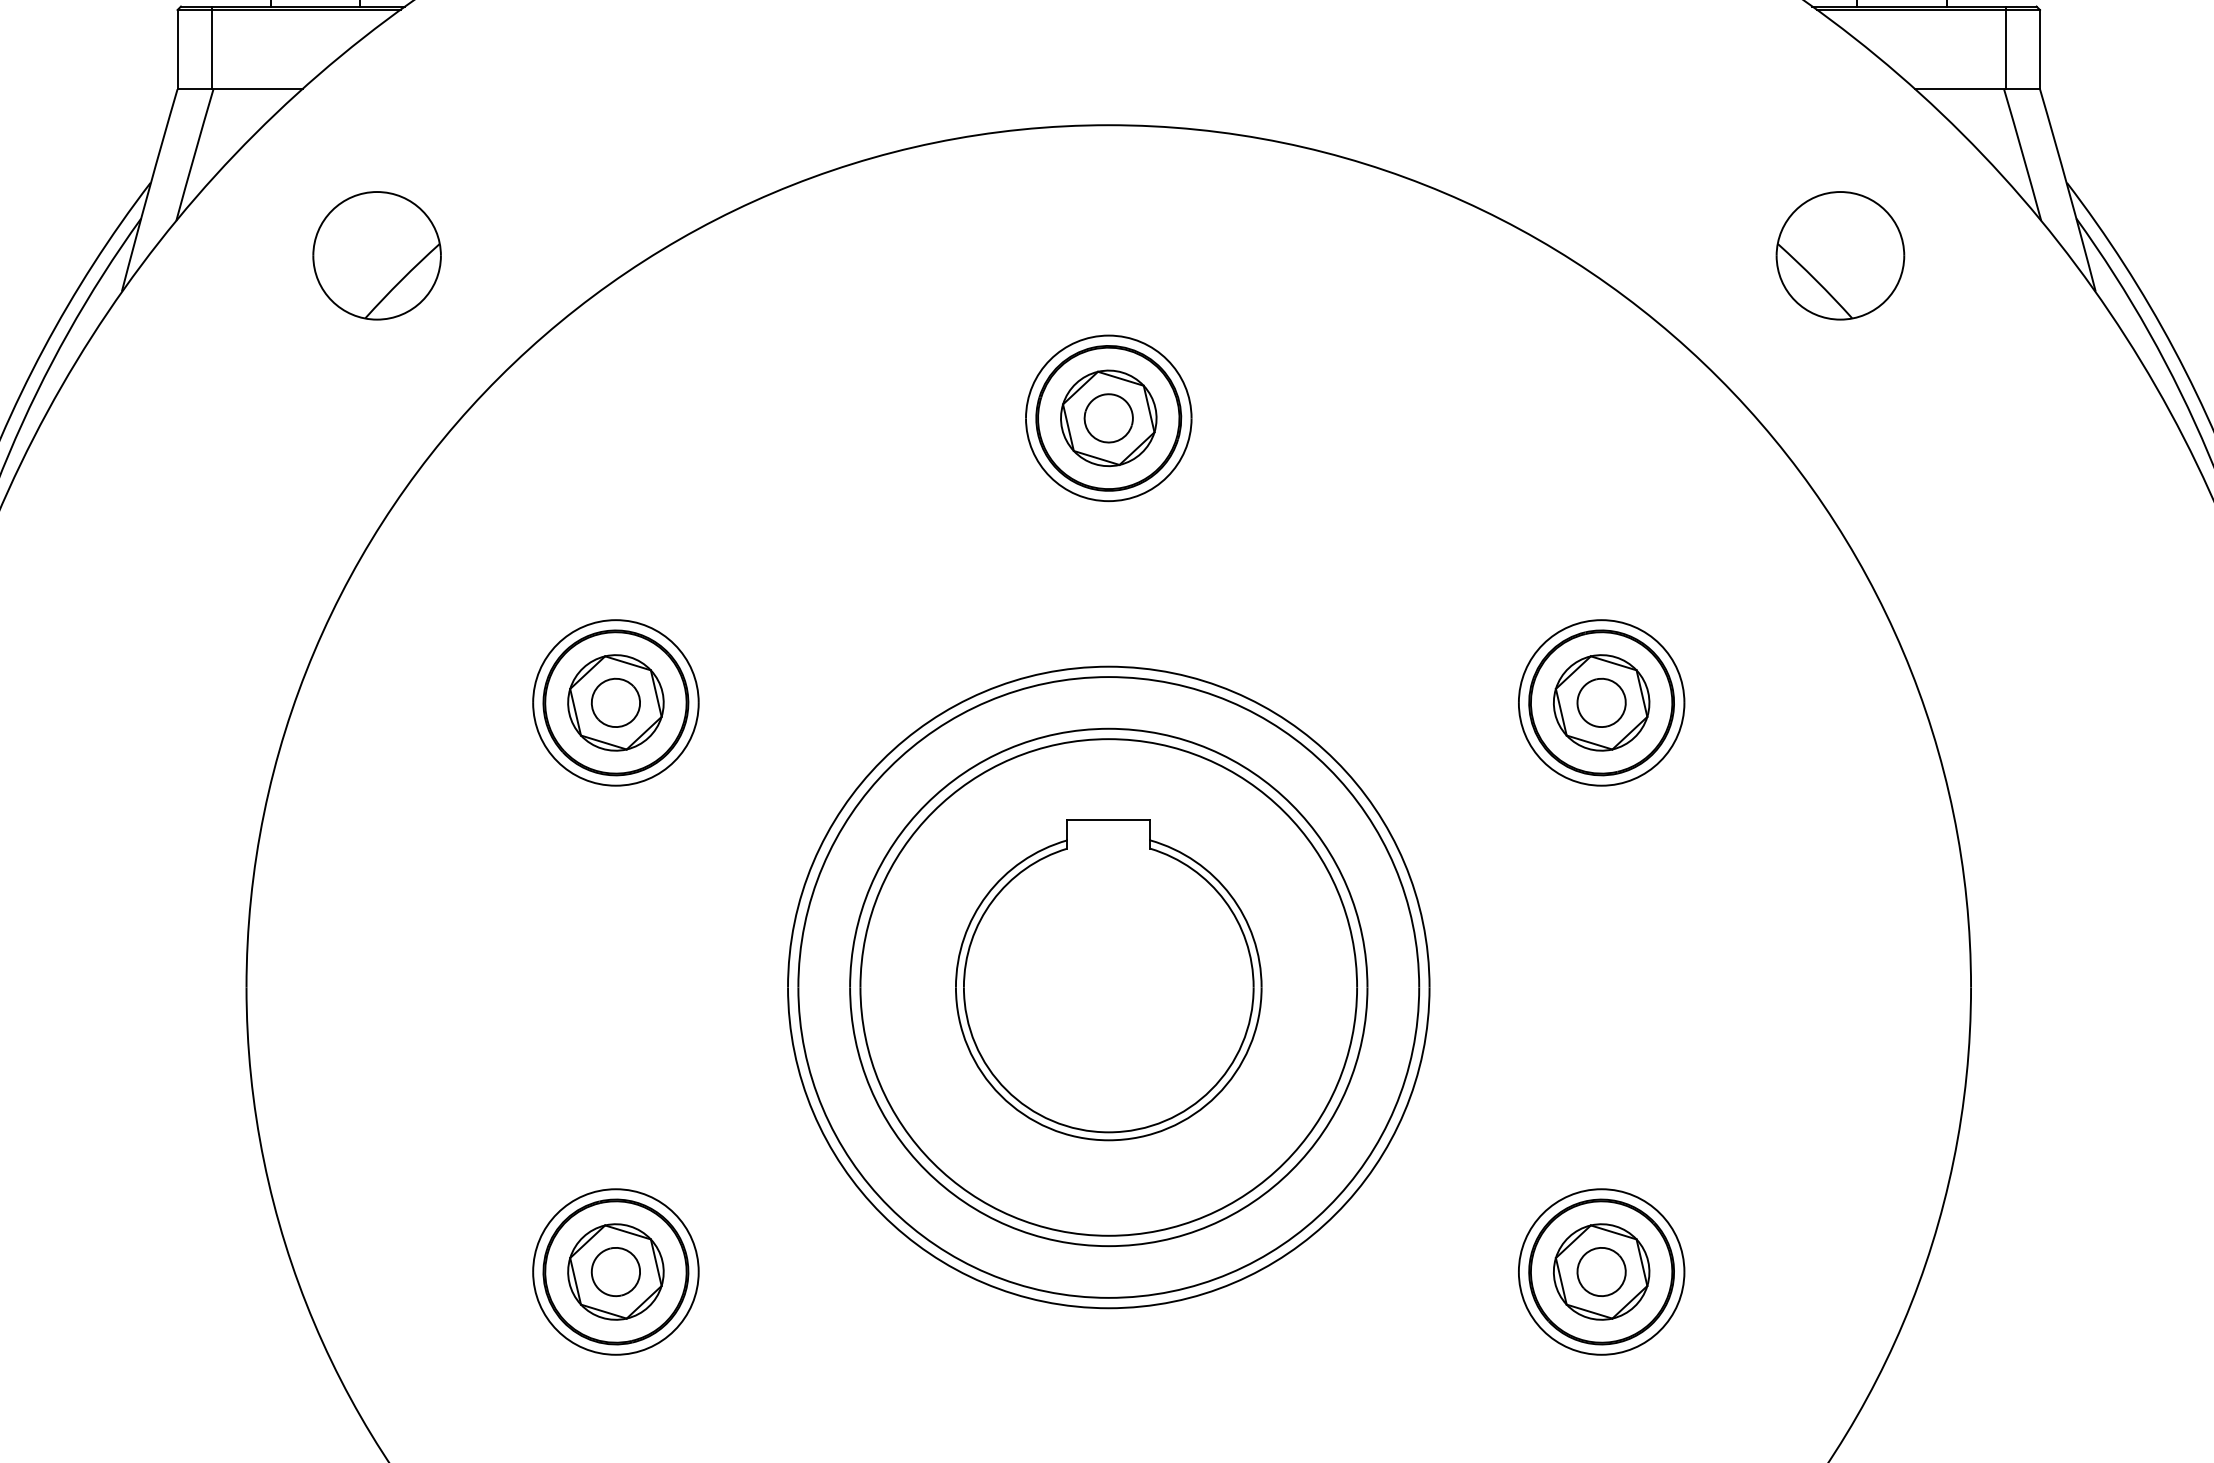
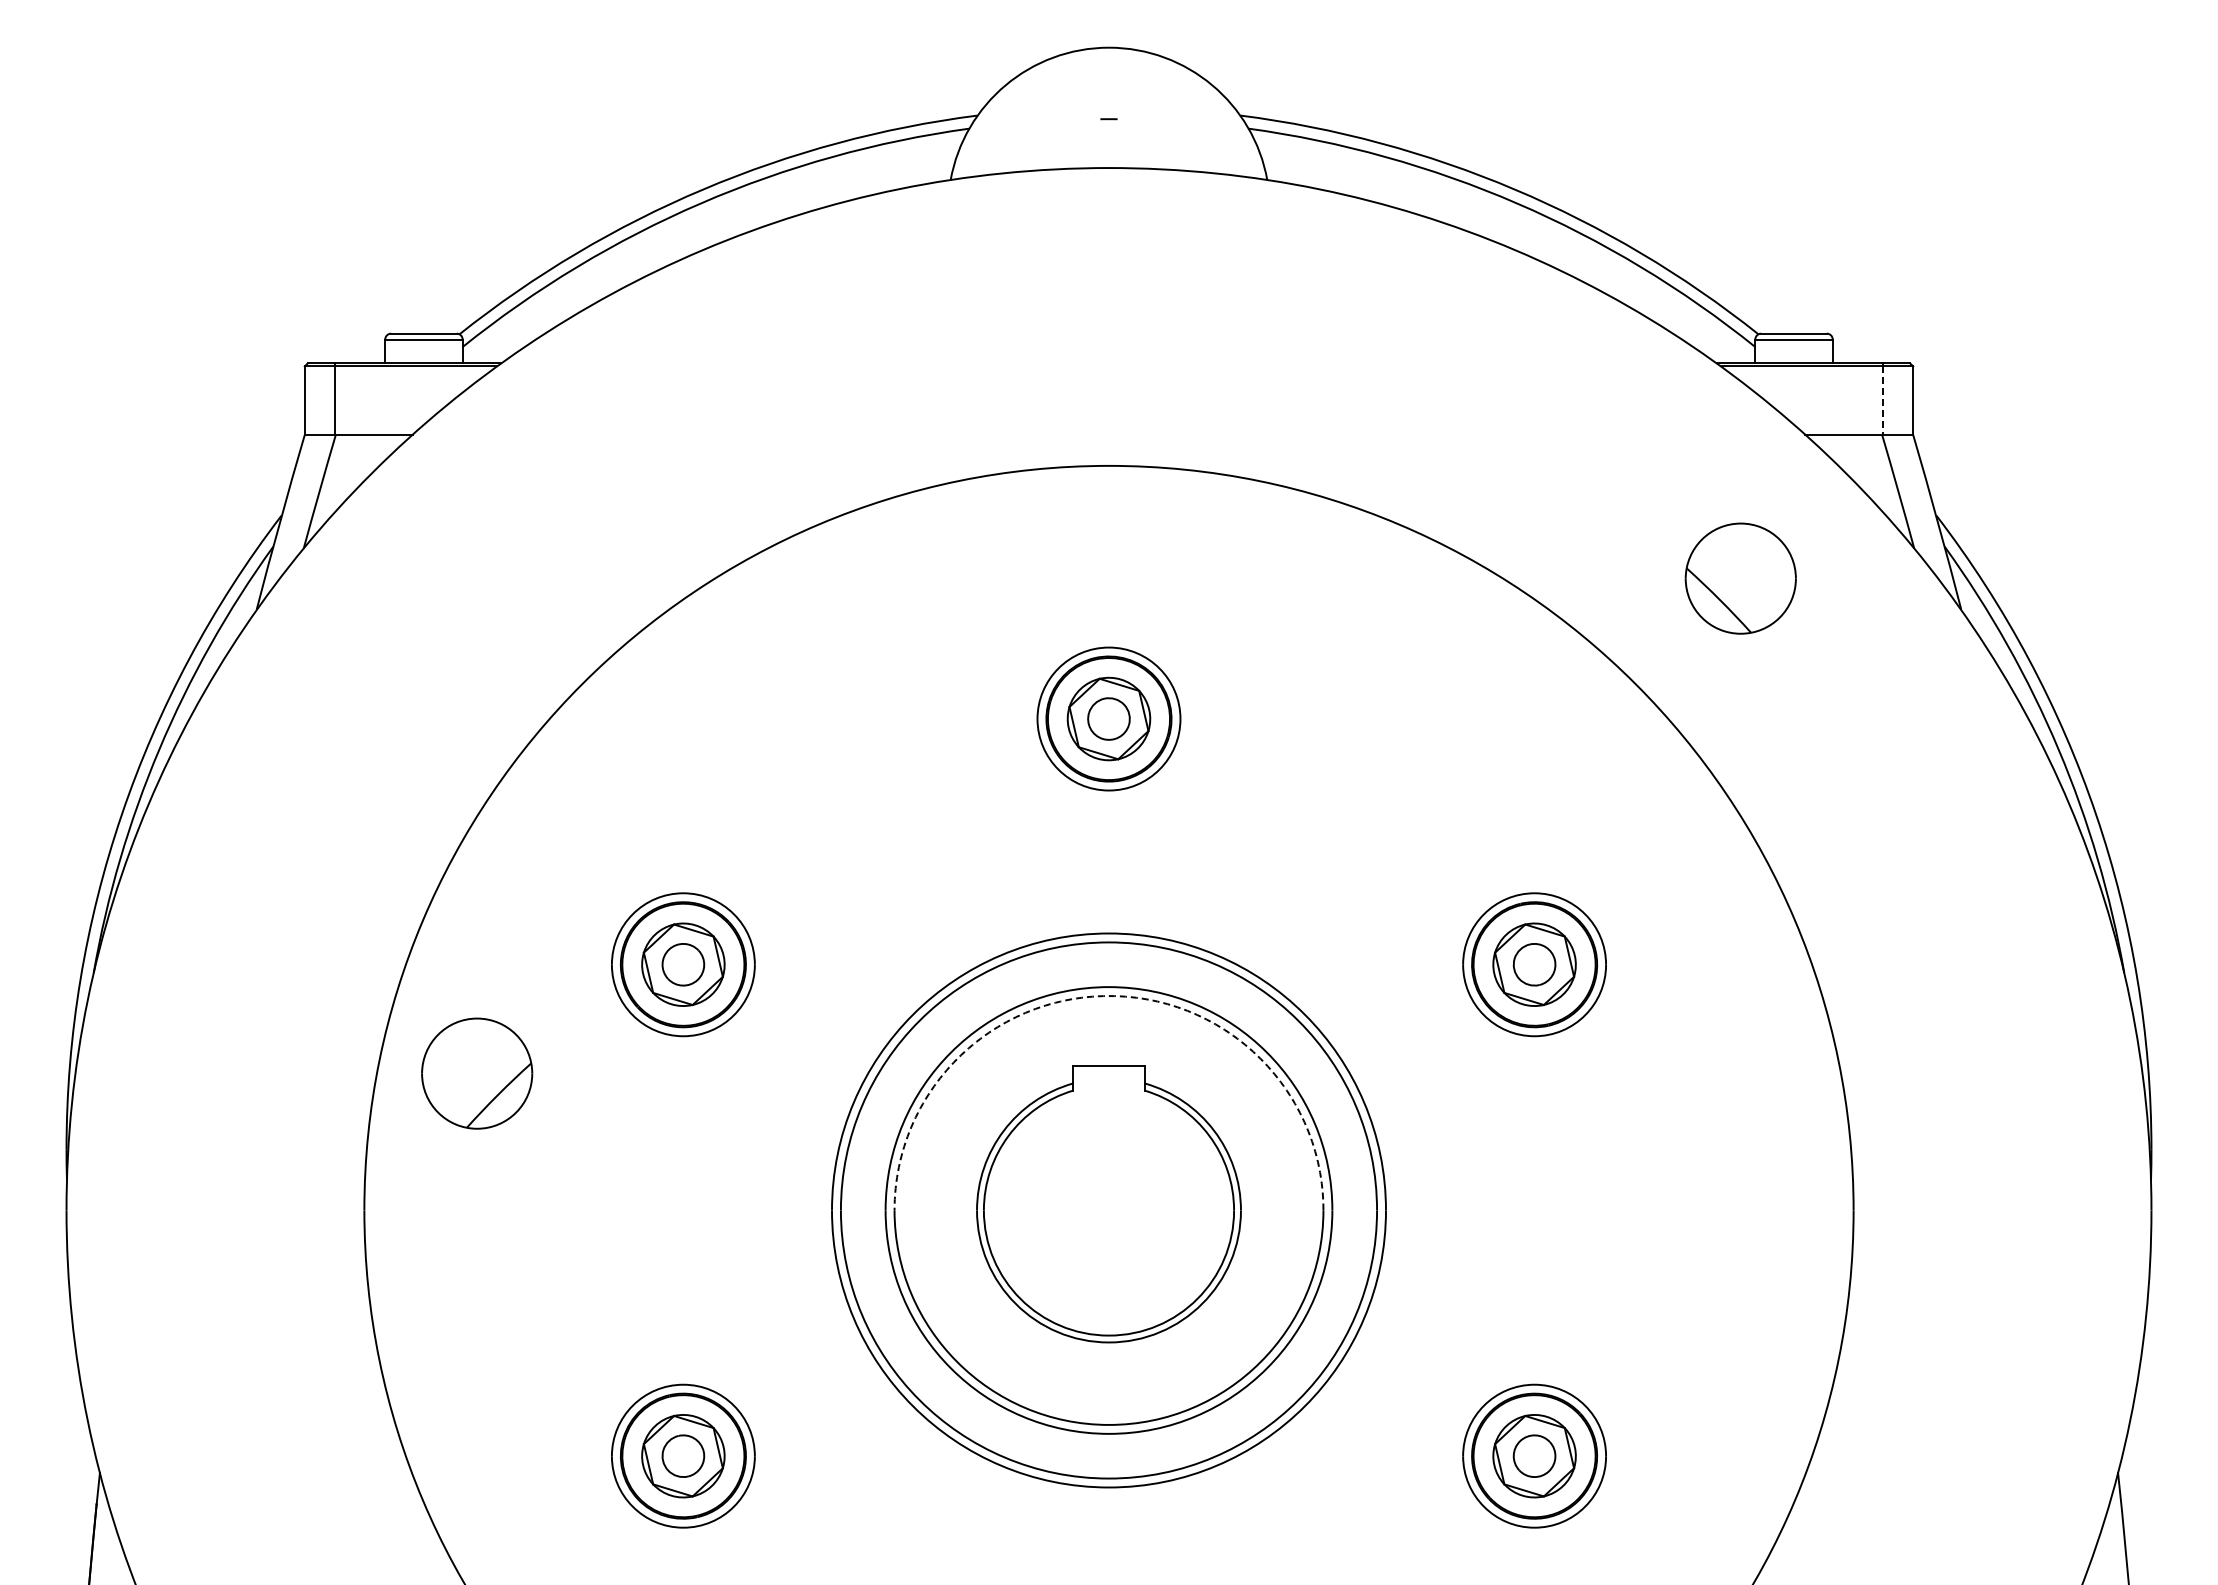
line: (2005, 50) -> (1883, 401), solid -> dashed
part: (377, 255) -> (477, 1073), moved
arc: (1108, 739) -> (1108, 996), solid -> dashed

